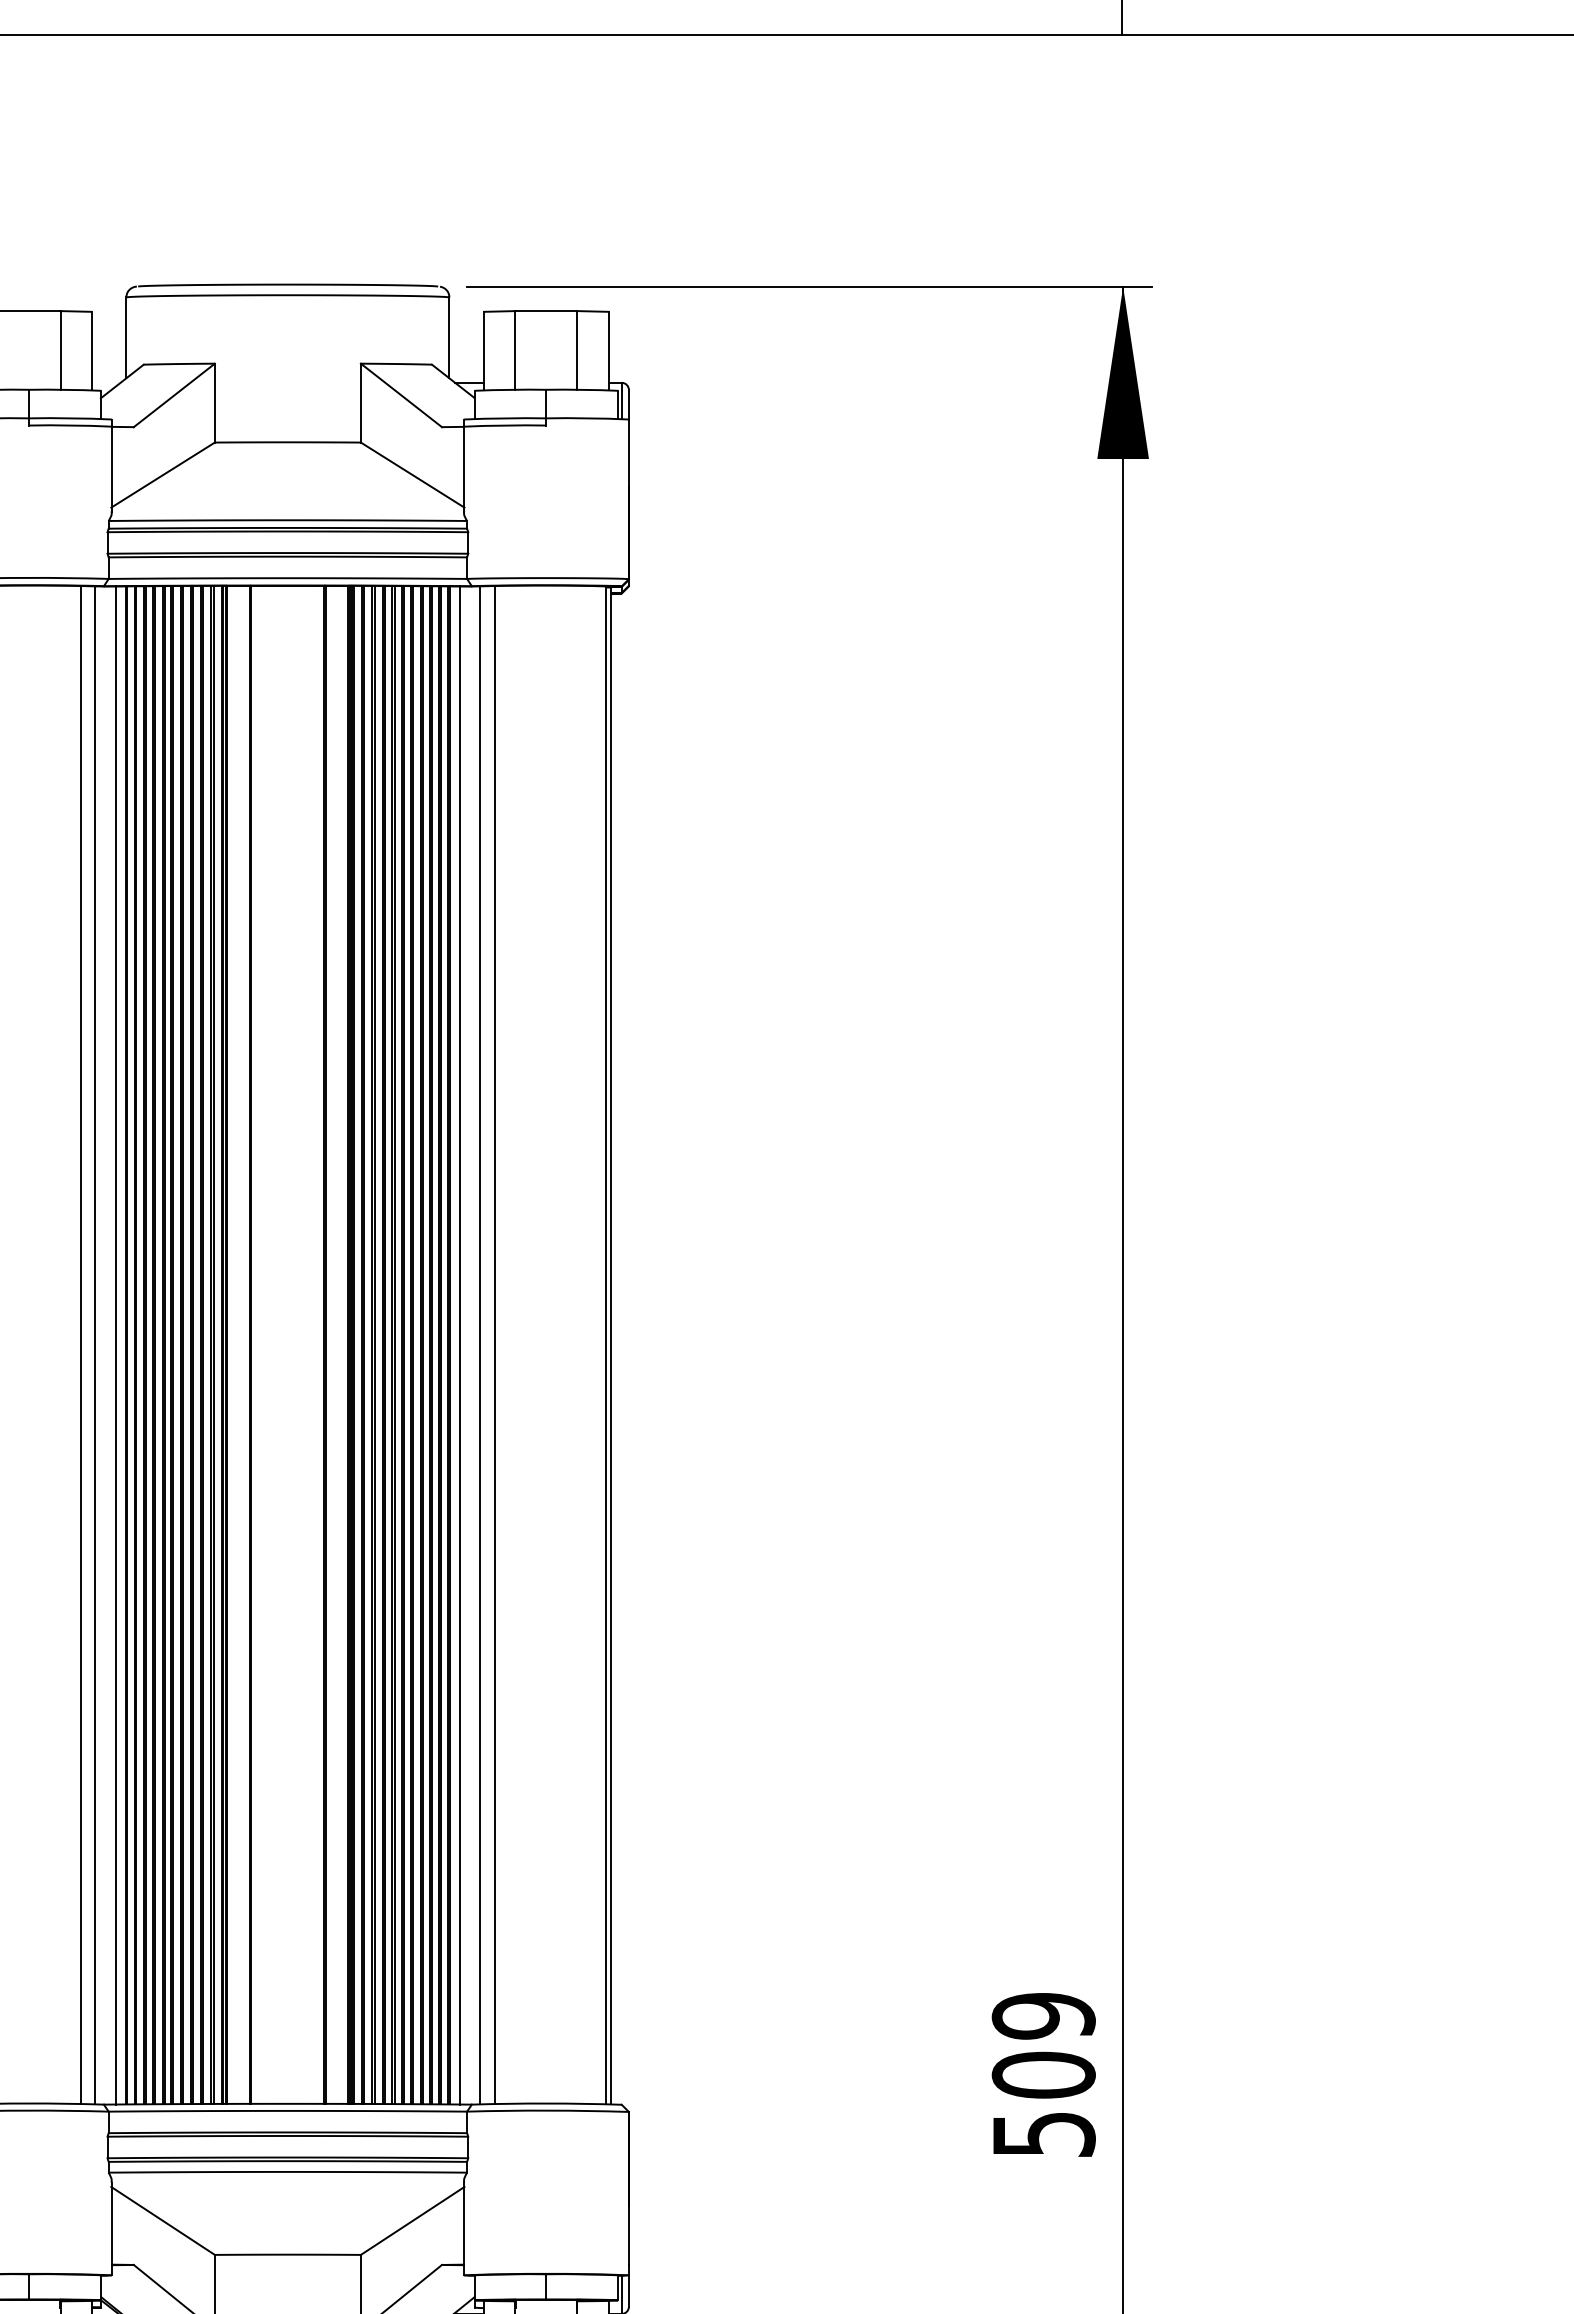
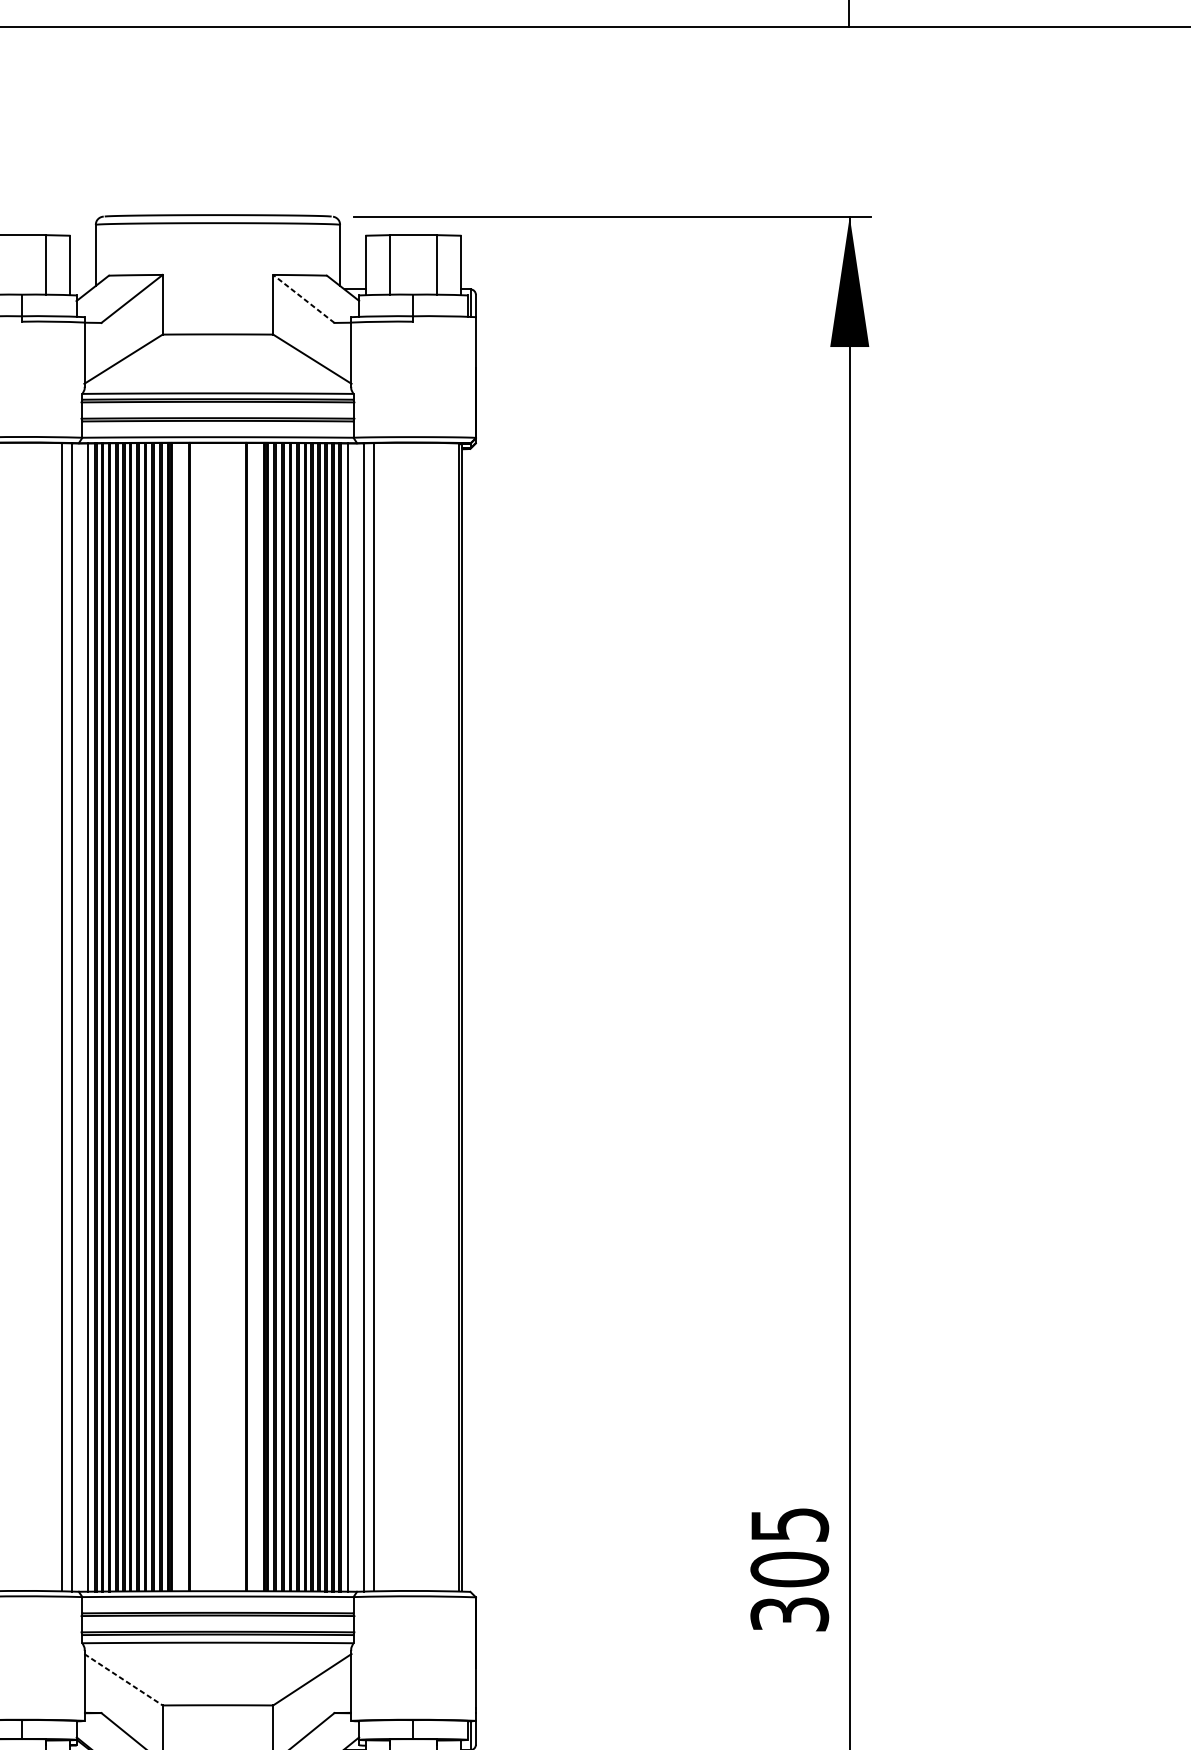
line: (401, 395) -> (303, 299), solid -> dashed
text: (1043, 2074) -> (789, 1568), 509 -> 305
line: (163, 2220) -> (123, 1679), solid -> dashed

